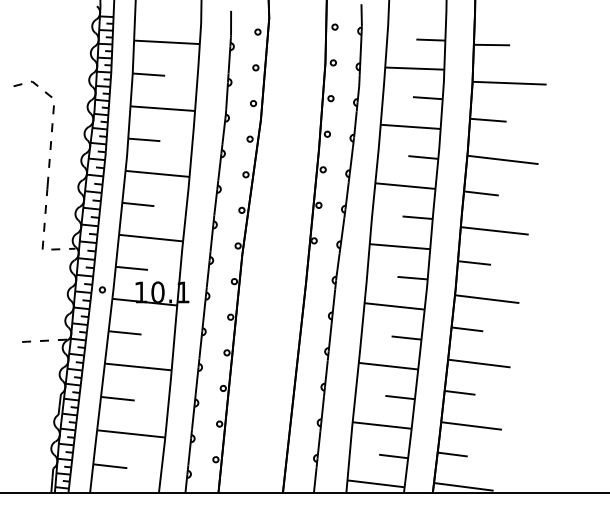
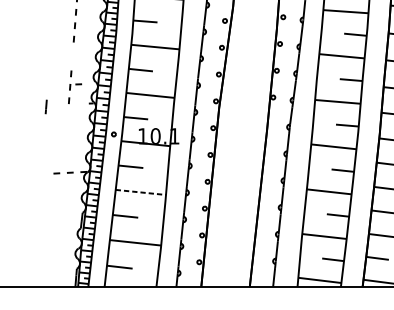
line: (47, 185) -> (46, 106), moved
part: (55, 249) -> (78, 84), moved
line: (138, 366) -> (141, 192), solid -> dashed

